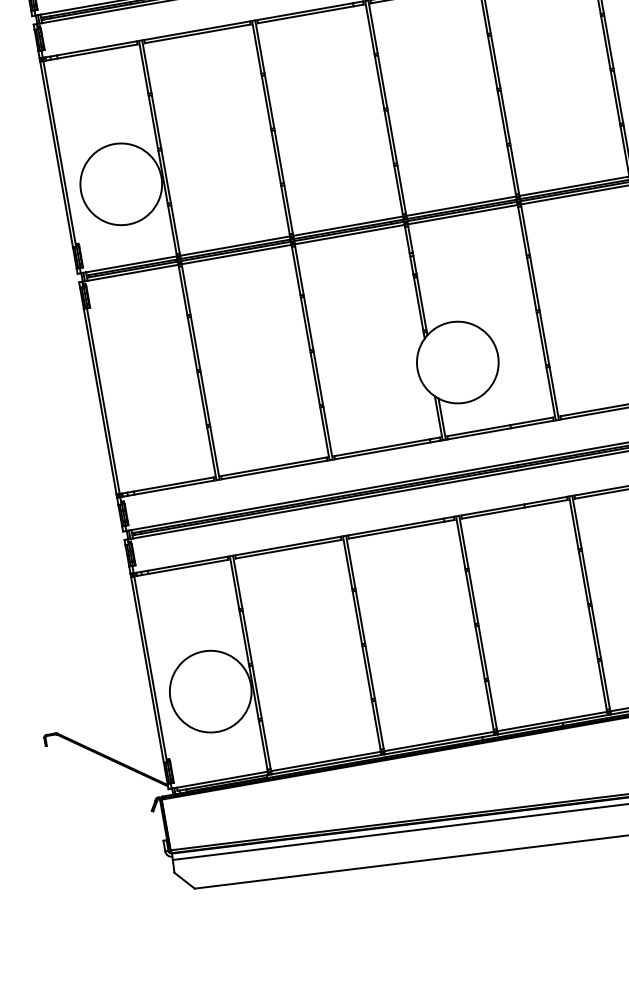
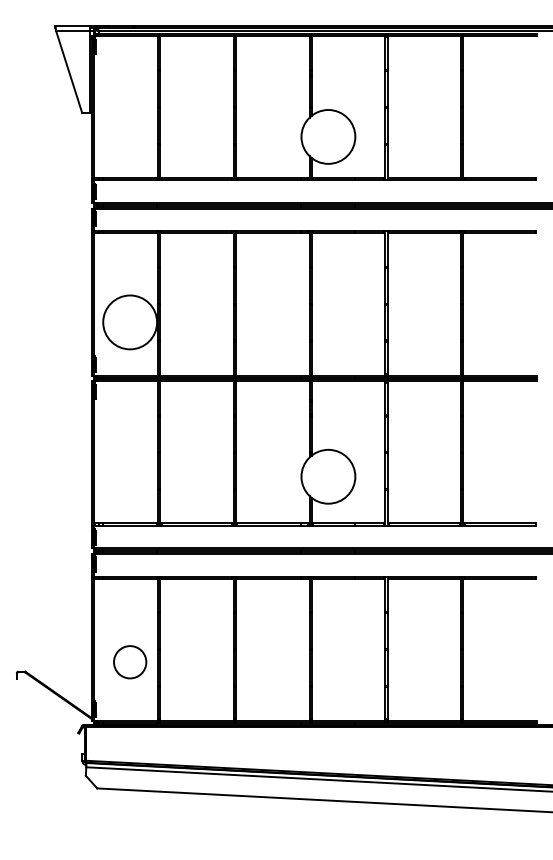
circle: (211, 691) -> (130, 662), size x0.6

